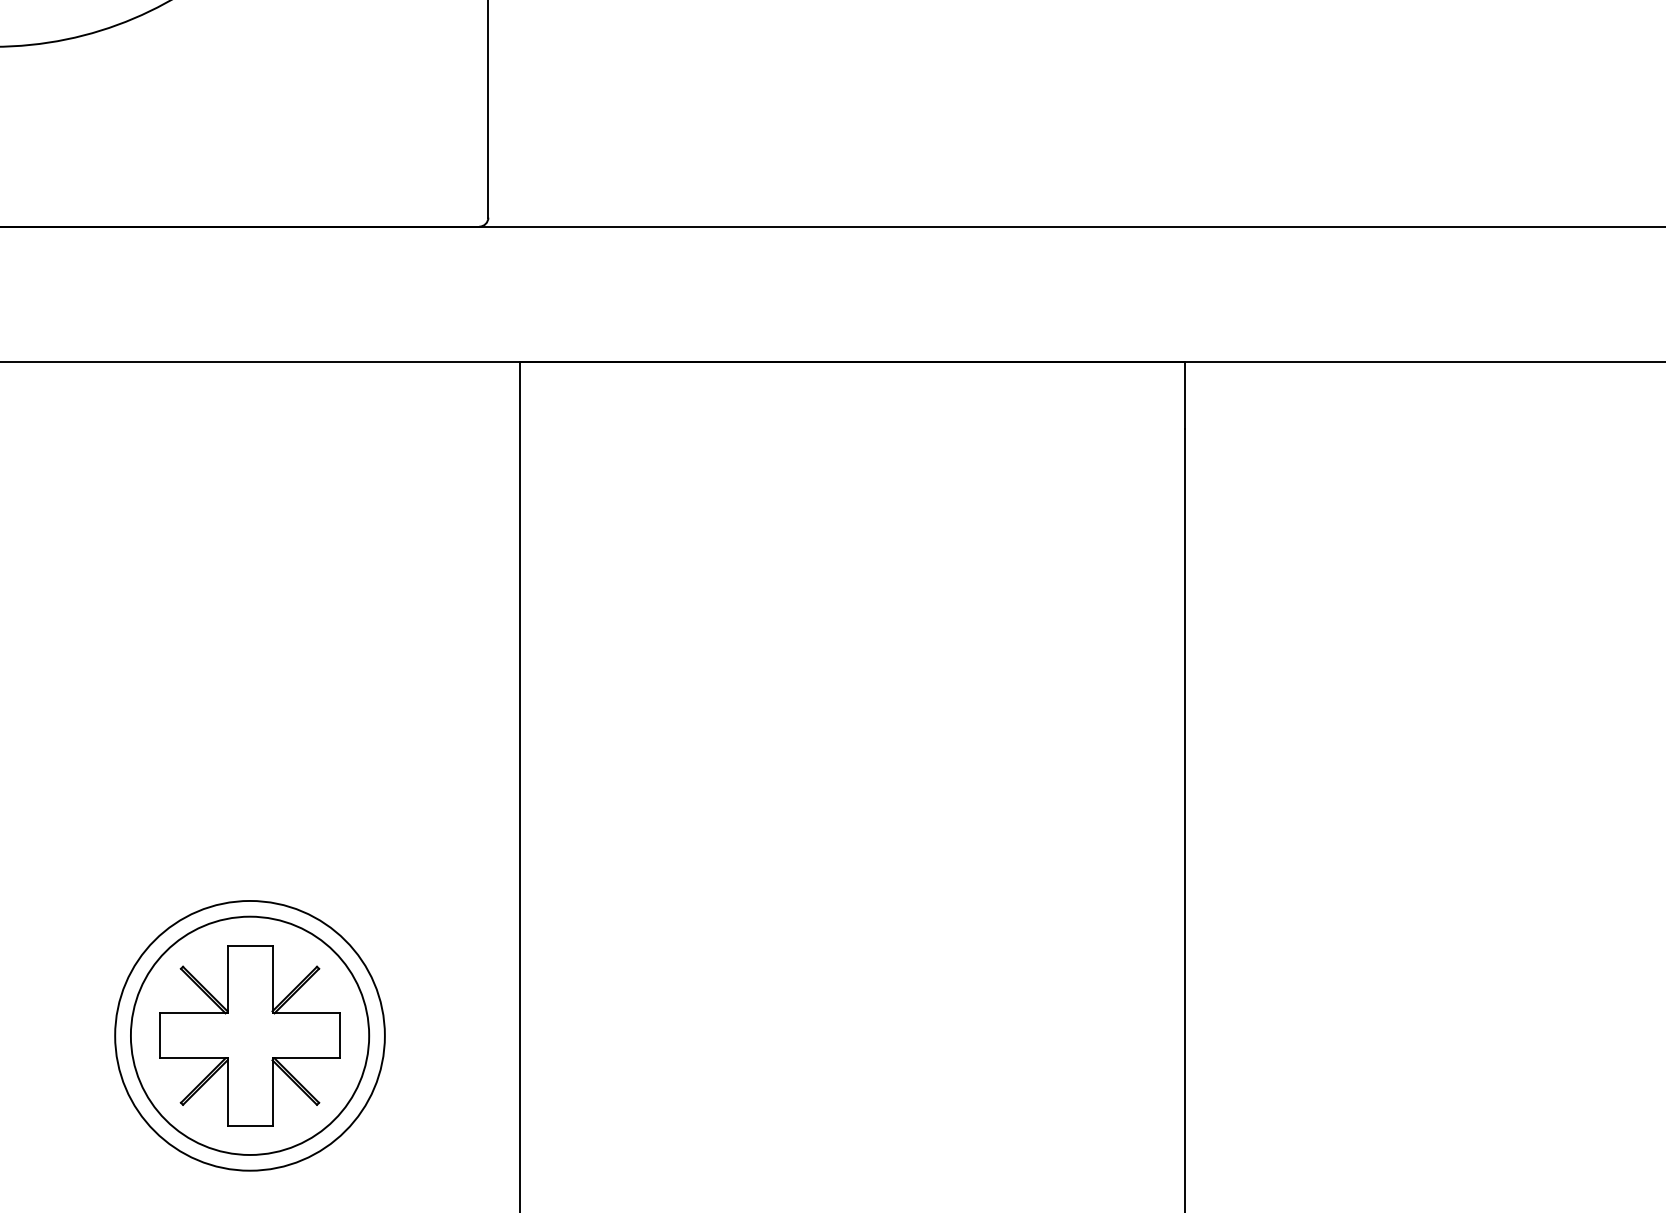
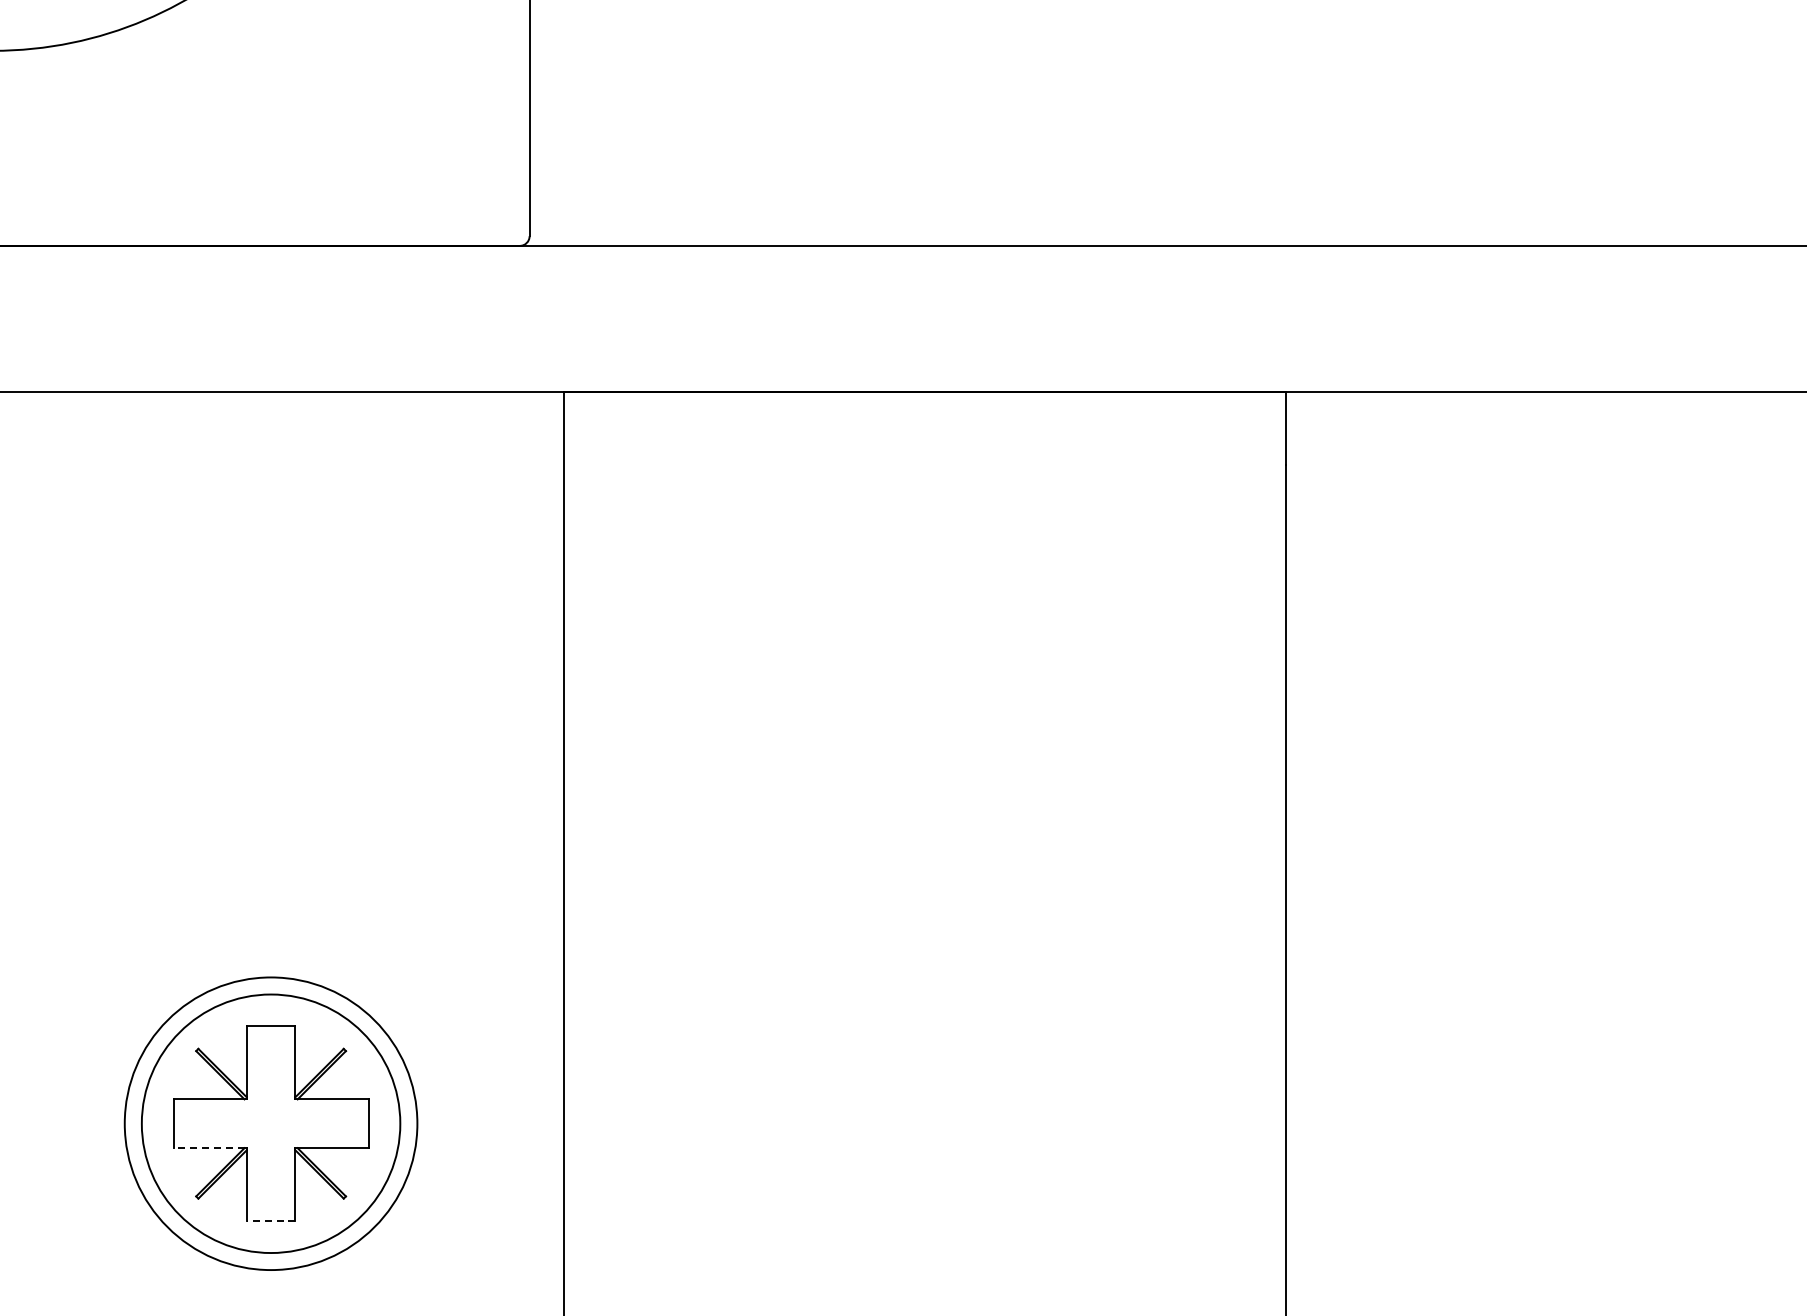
line: (192, 1058) -> (208, 1148), solid -> dashed
line: (249, 1125) -> (270, 1221), solid -> dashed

